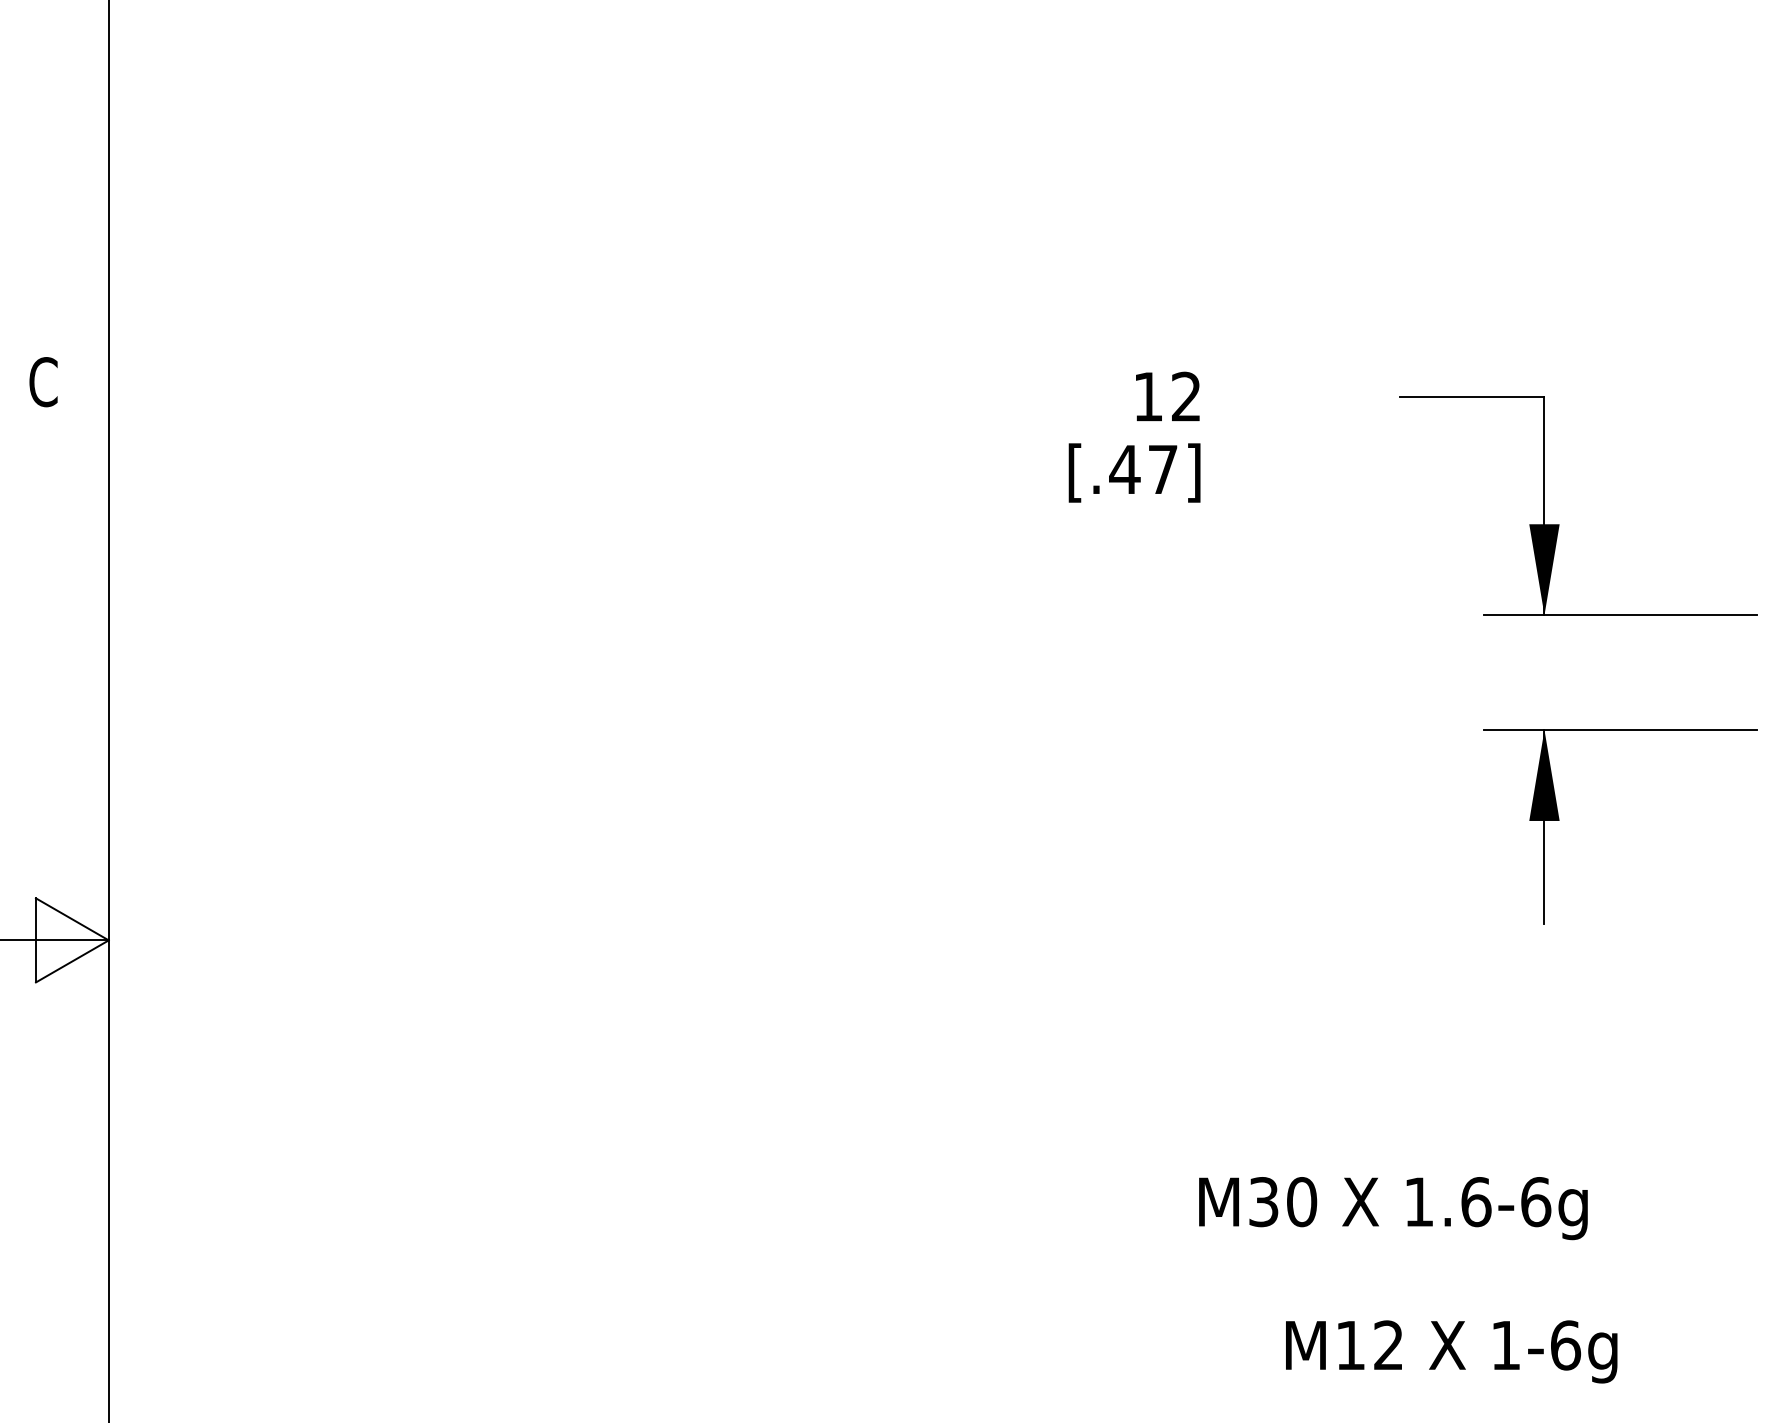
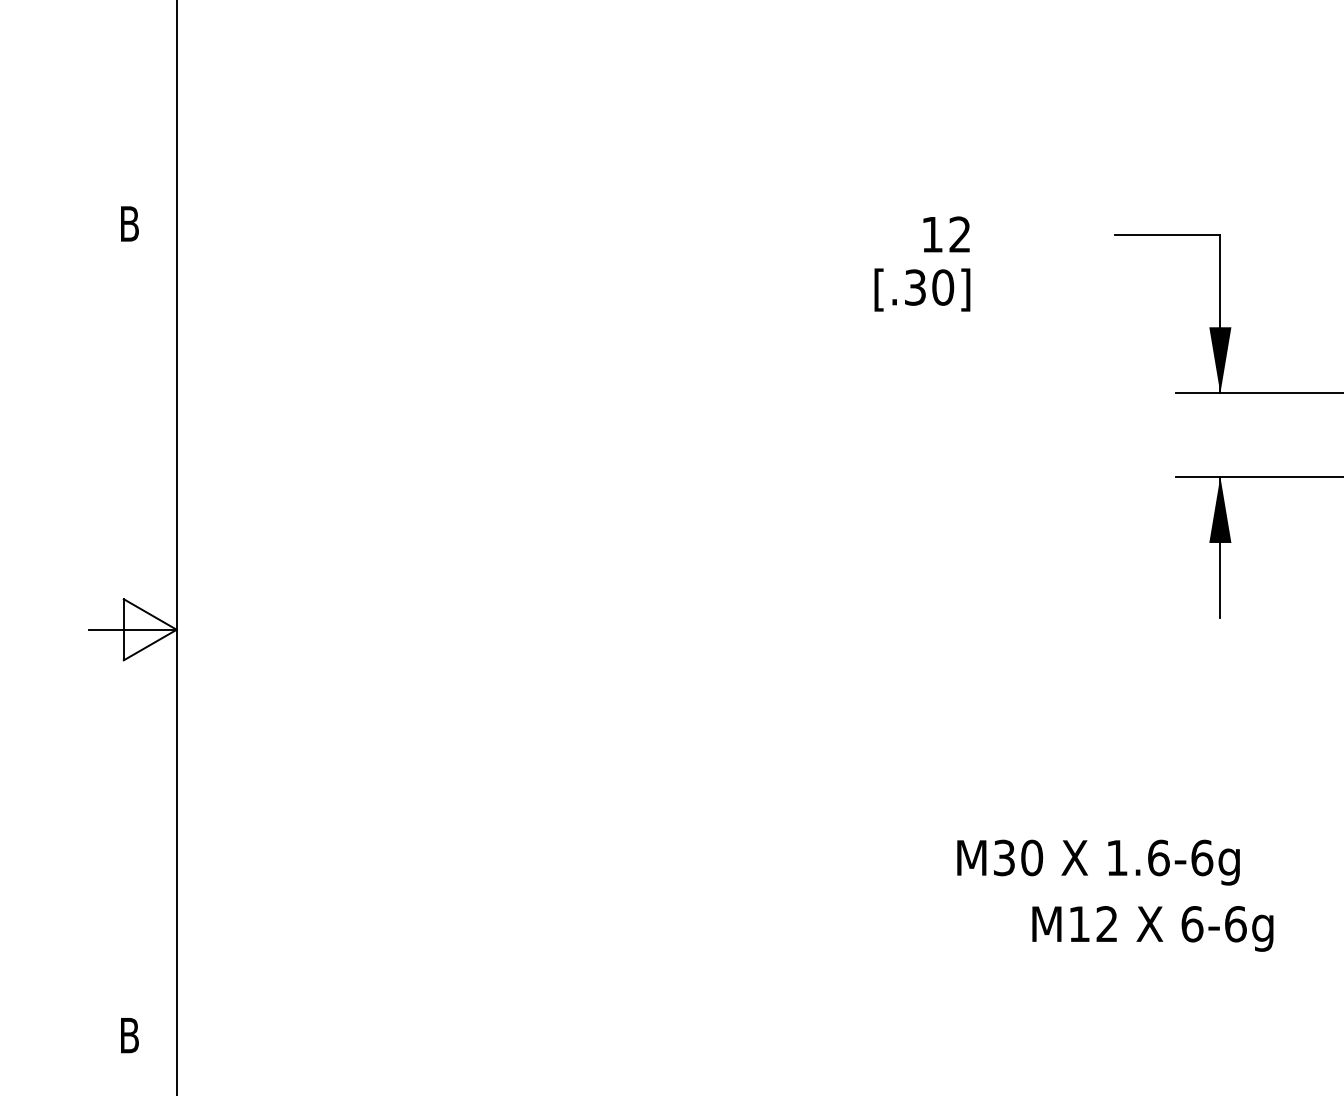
text: (43, 381) -> (129, 223), C -> B
text: (1142, 469) -> (928, 287), [.47] -> [.30]
text: (1393, 1208) -> (1098, 862), moved
text: (1506, 1345) -> (1192, 924), 1-6g -> 6-6g

